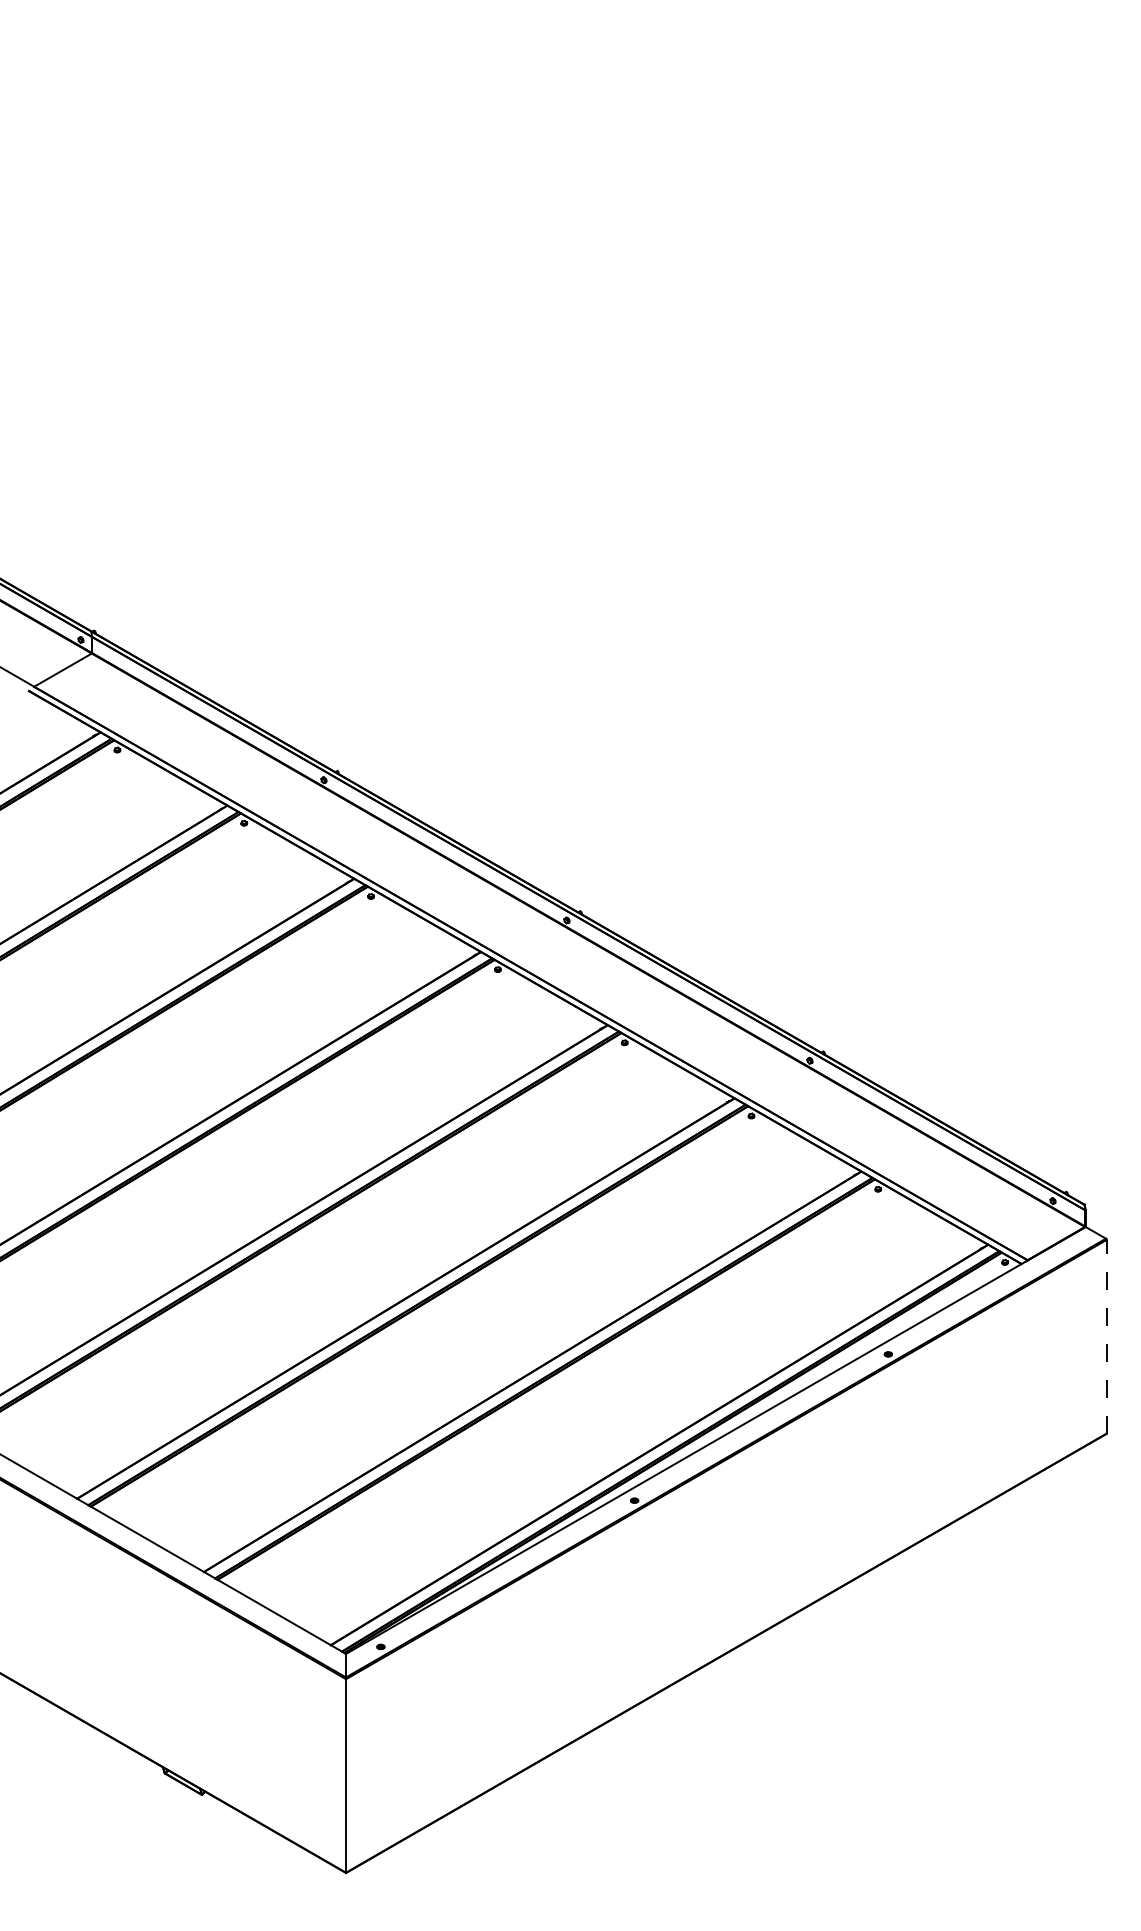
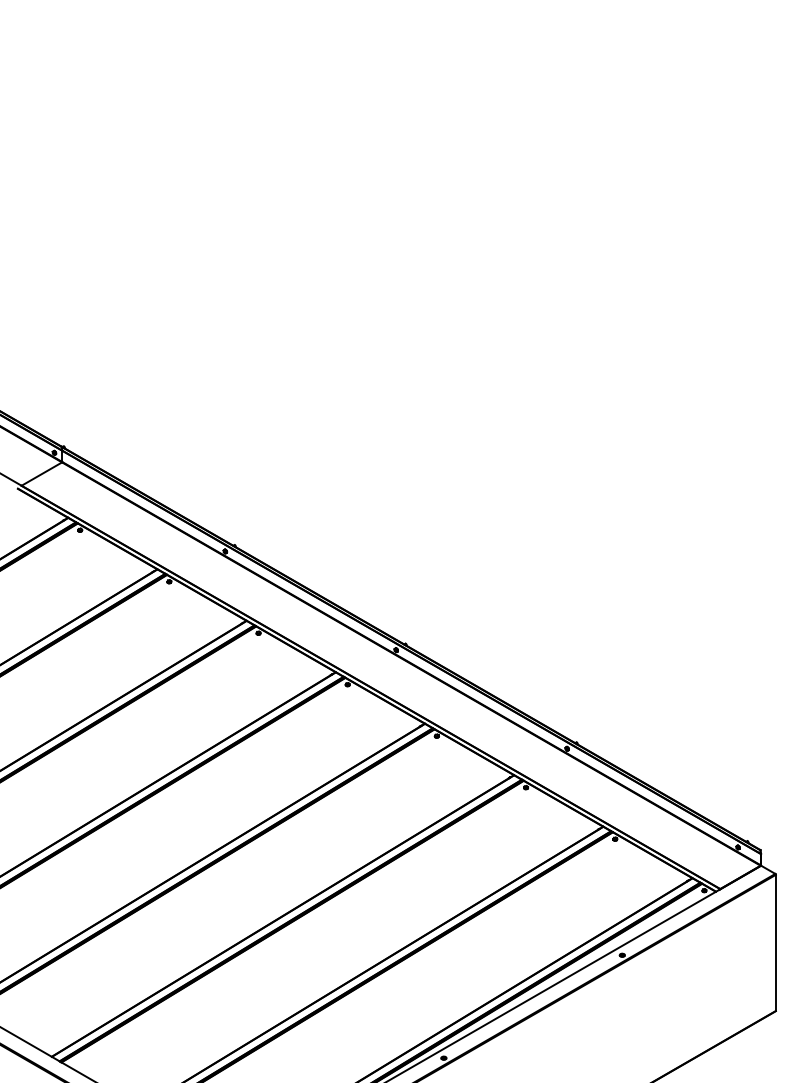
line: (1106, 1336) -> (775, 942), dashed -> solid

